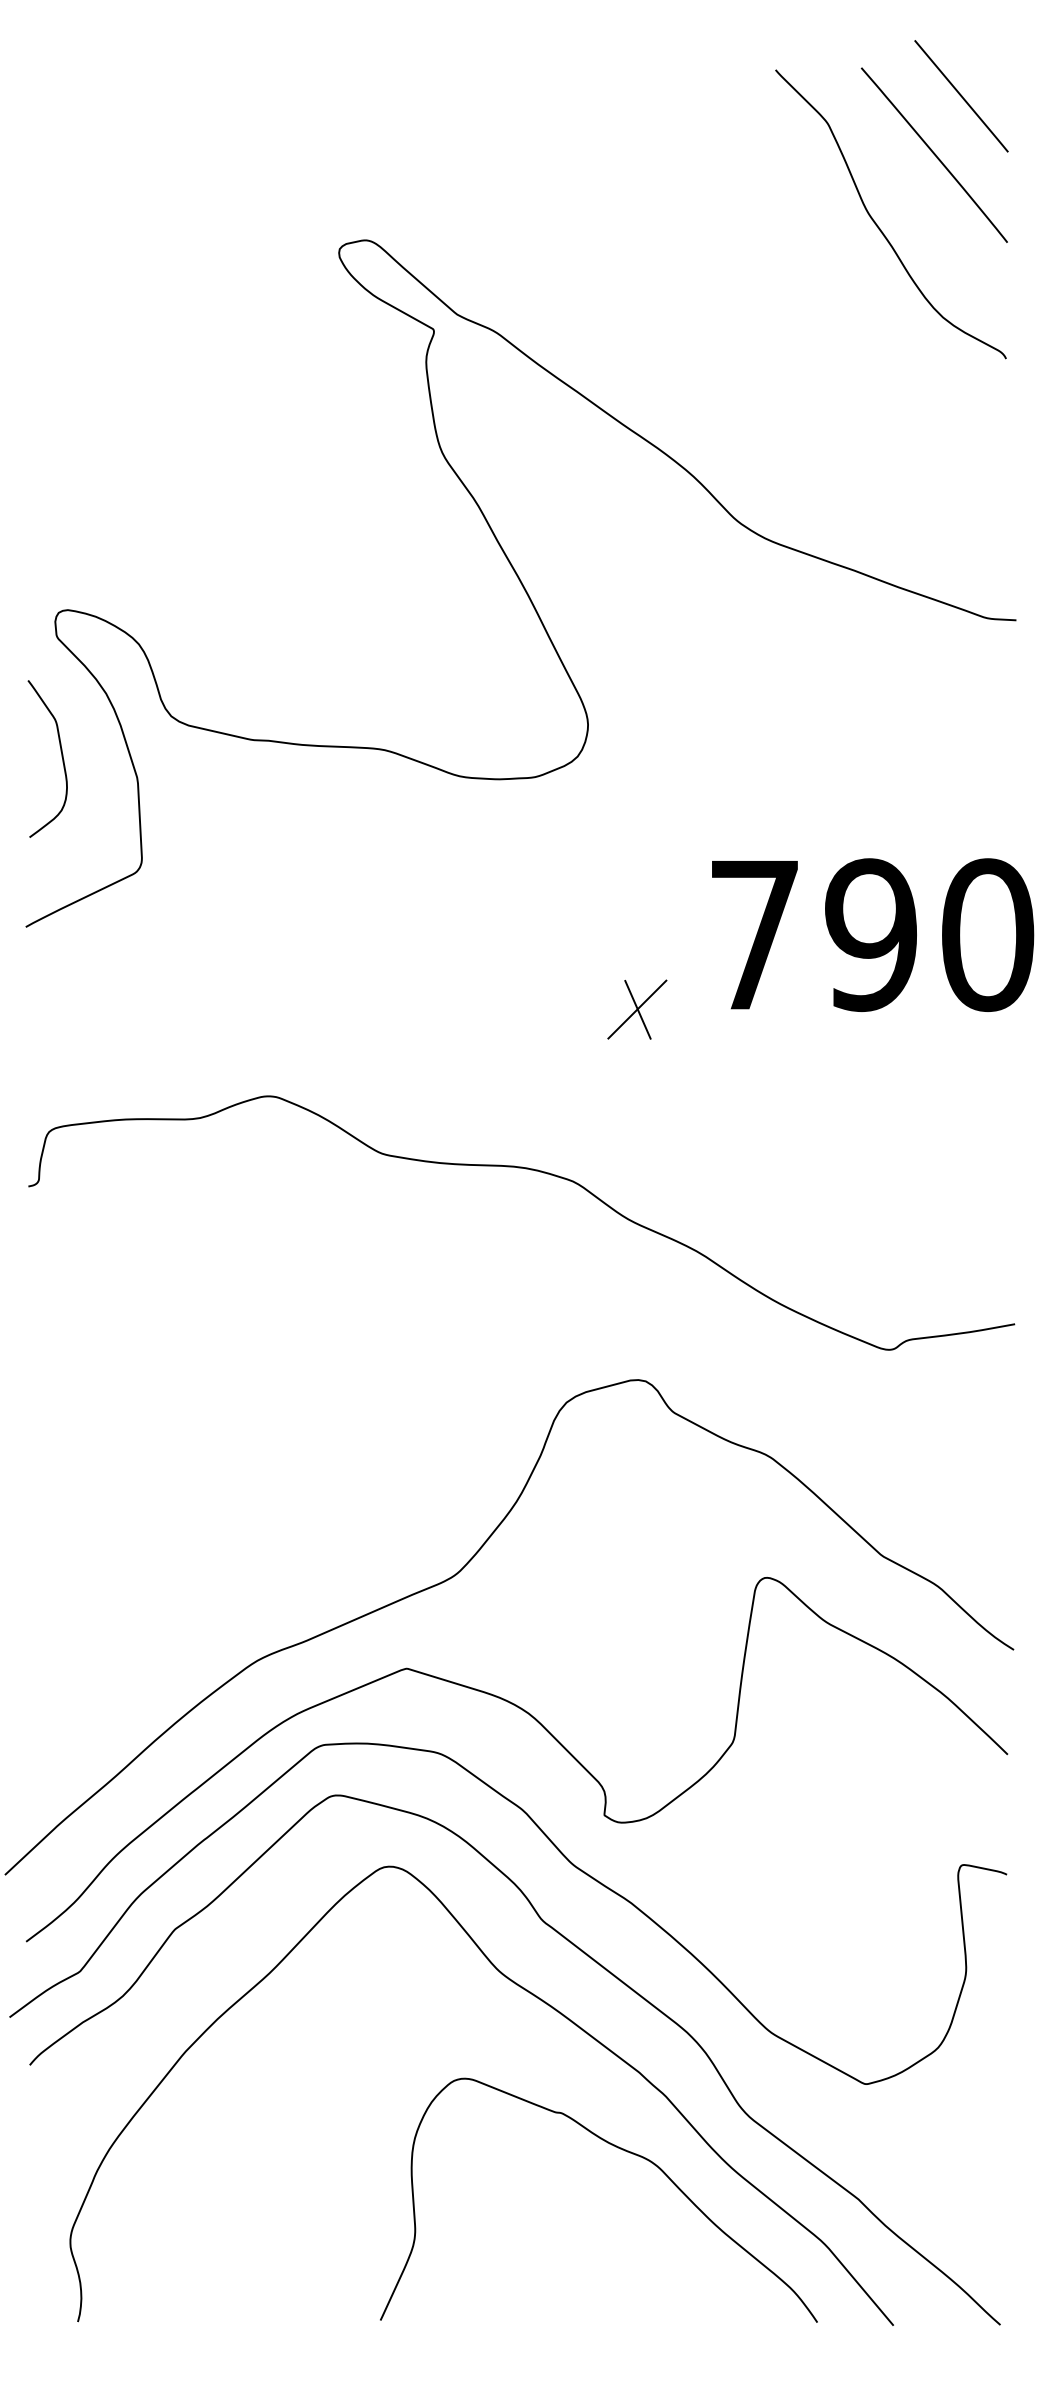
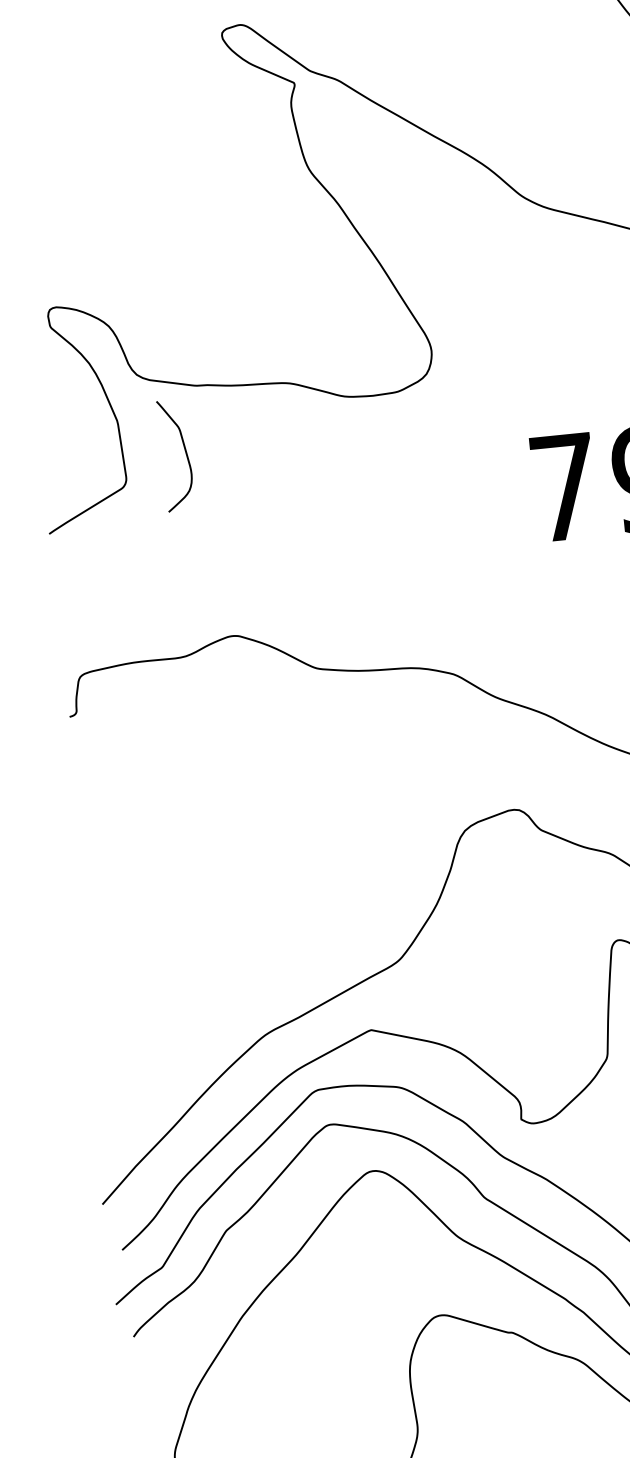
curve: (61, 757) -> (185, 453), moved
part: (637, 1009) -> (486, 548), removed

